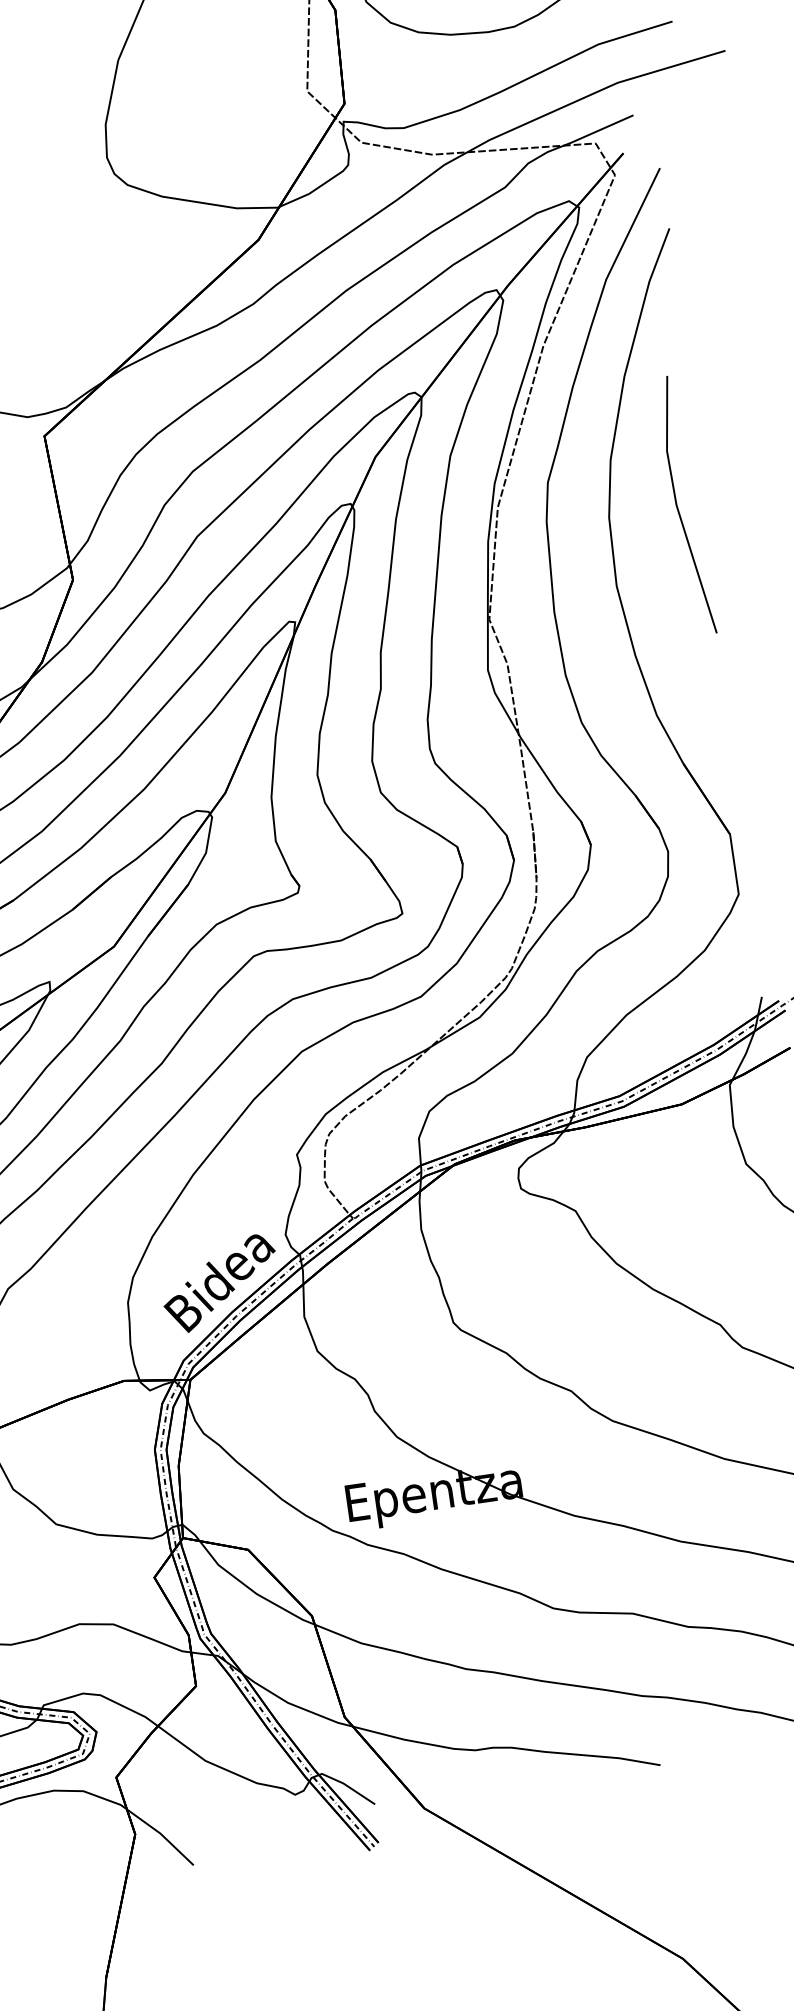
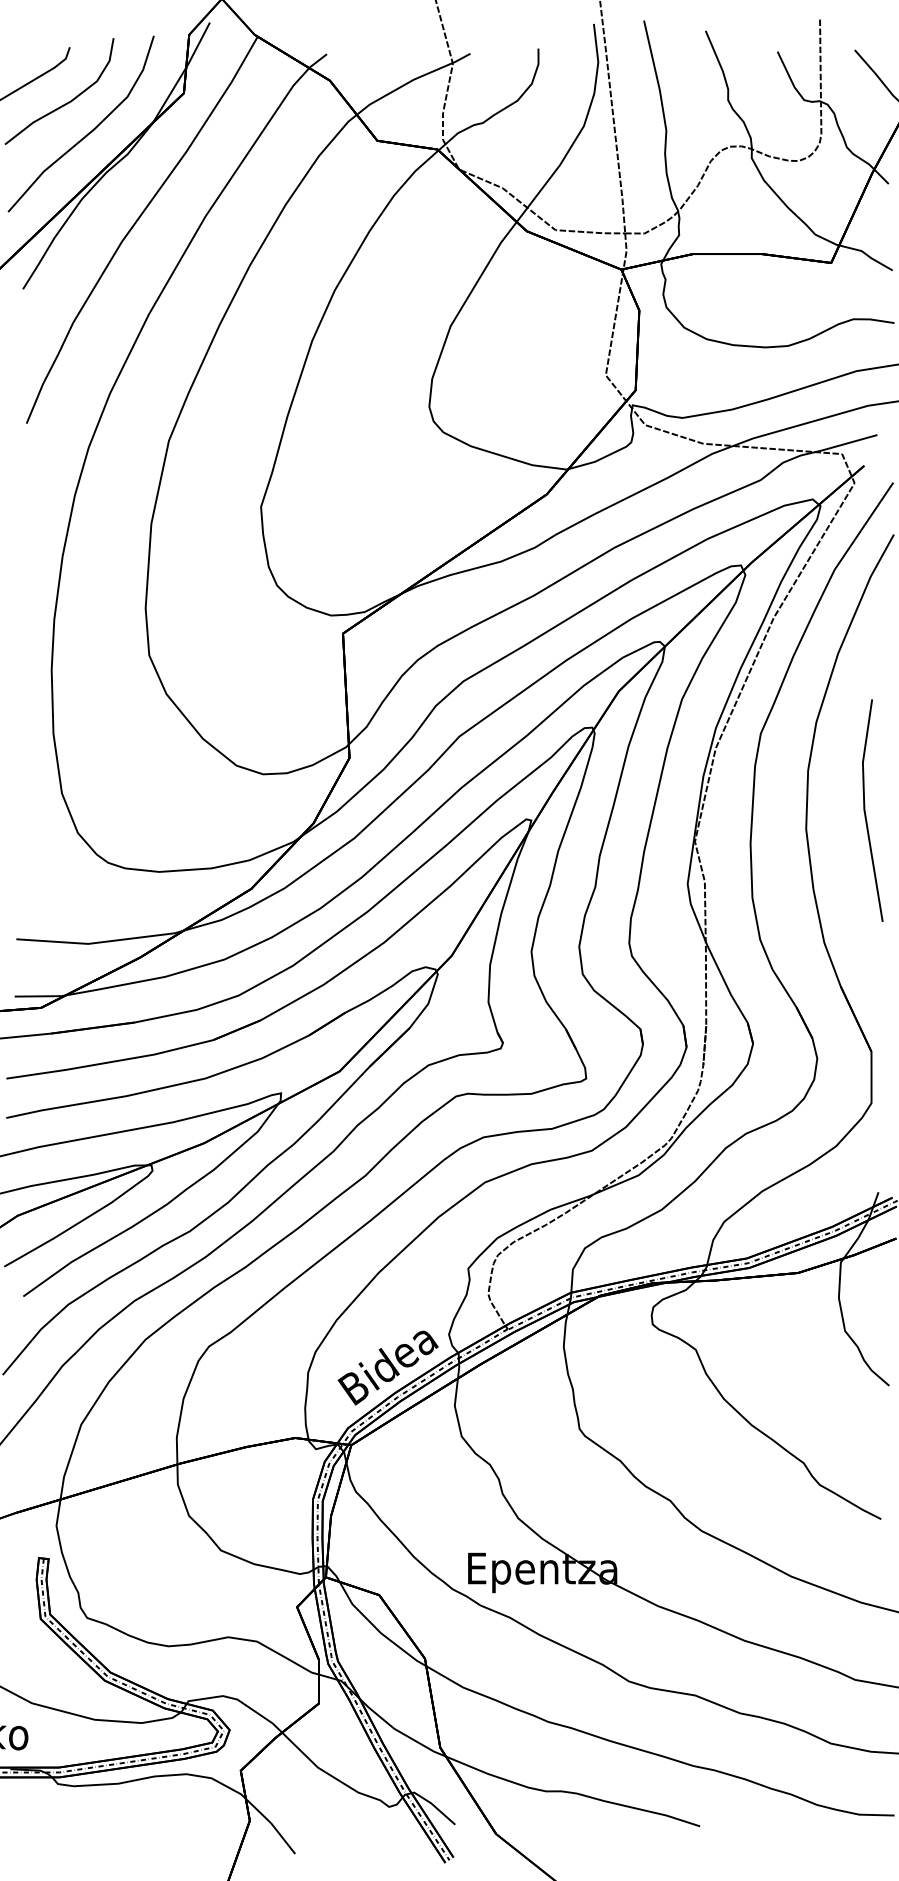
line: (678, 506) -> (865, 810), moved

